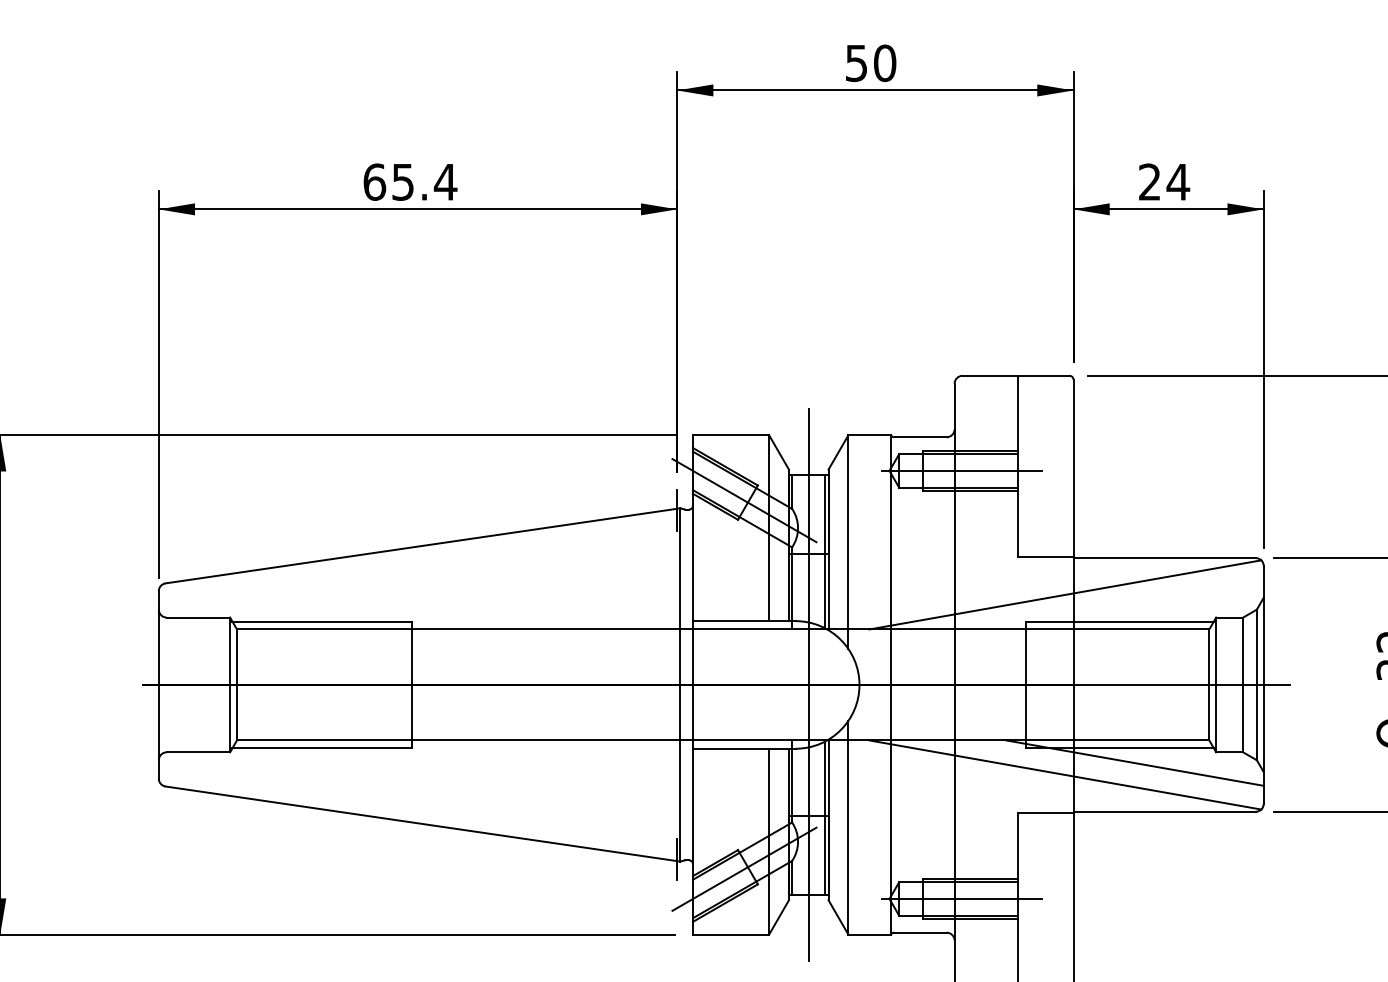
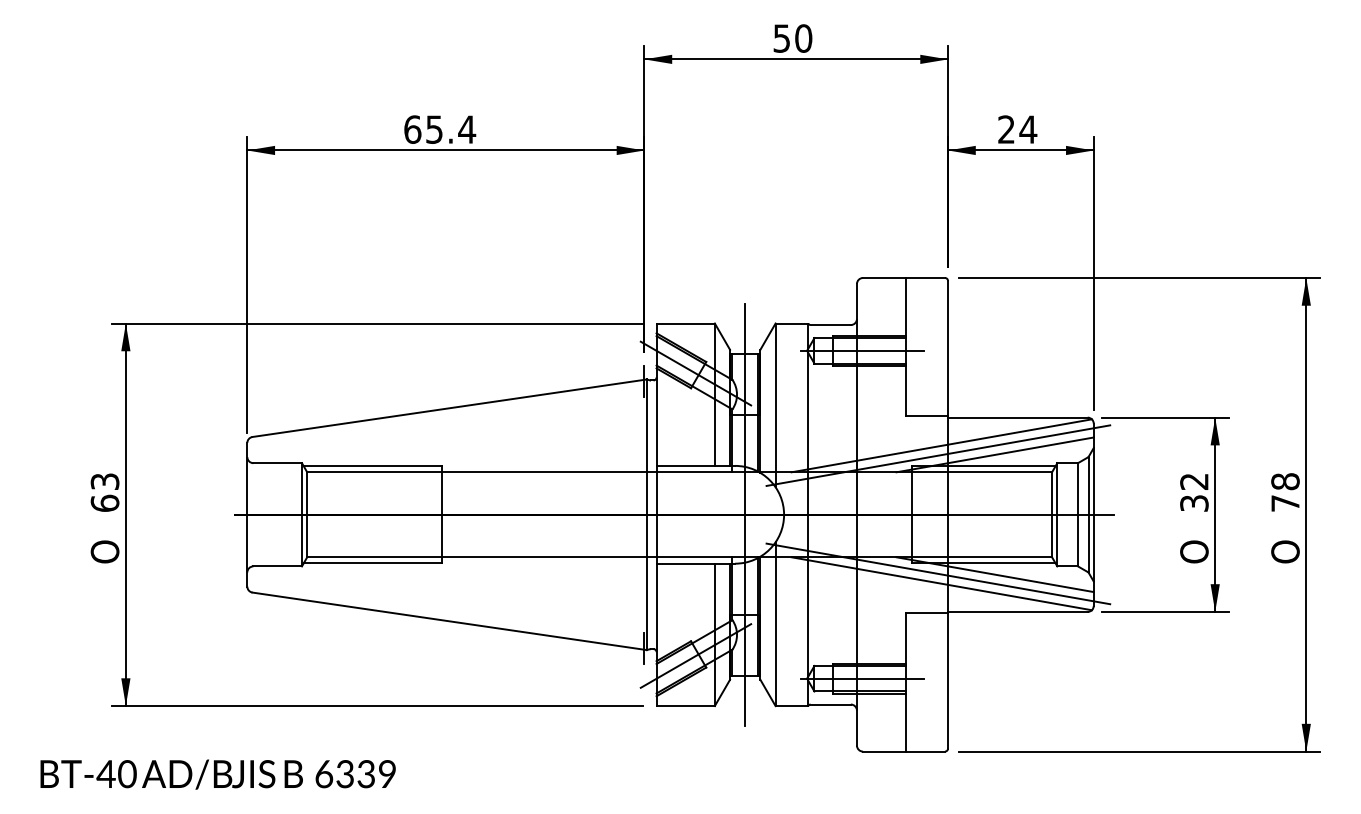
line: (1134, 606) -> (994, 454), added
line: (1061, 607) -> (938, 455), added
line: (1061, 761) -> (938, 573), added

